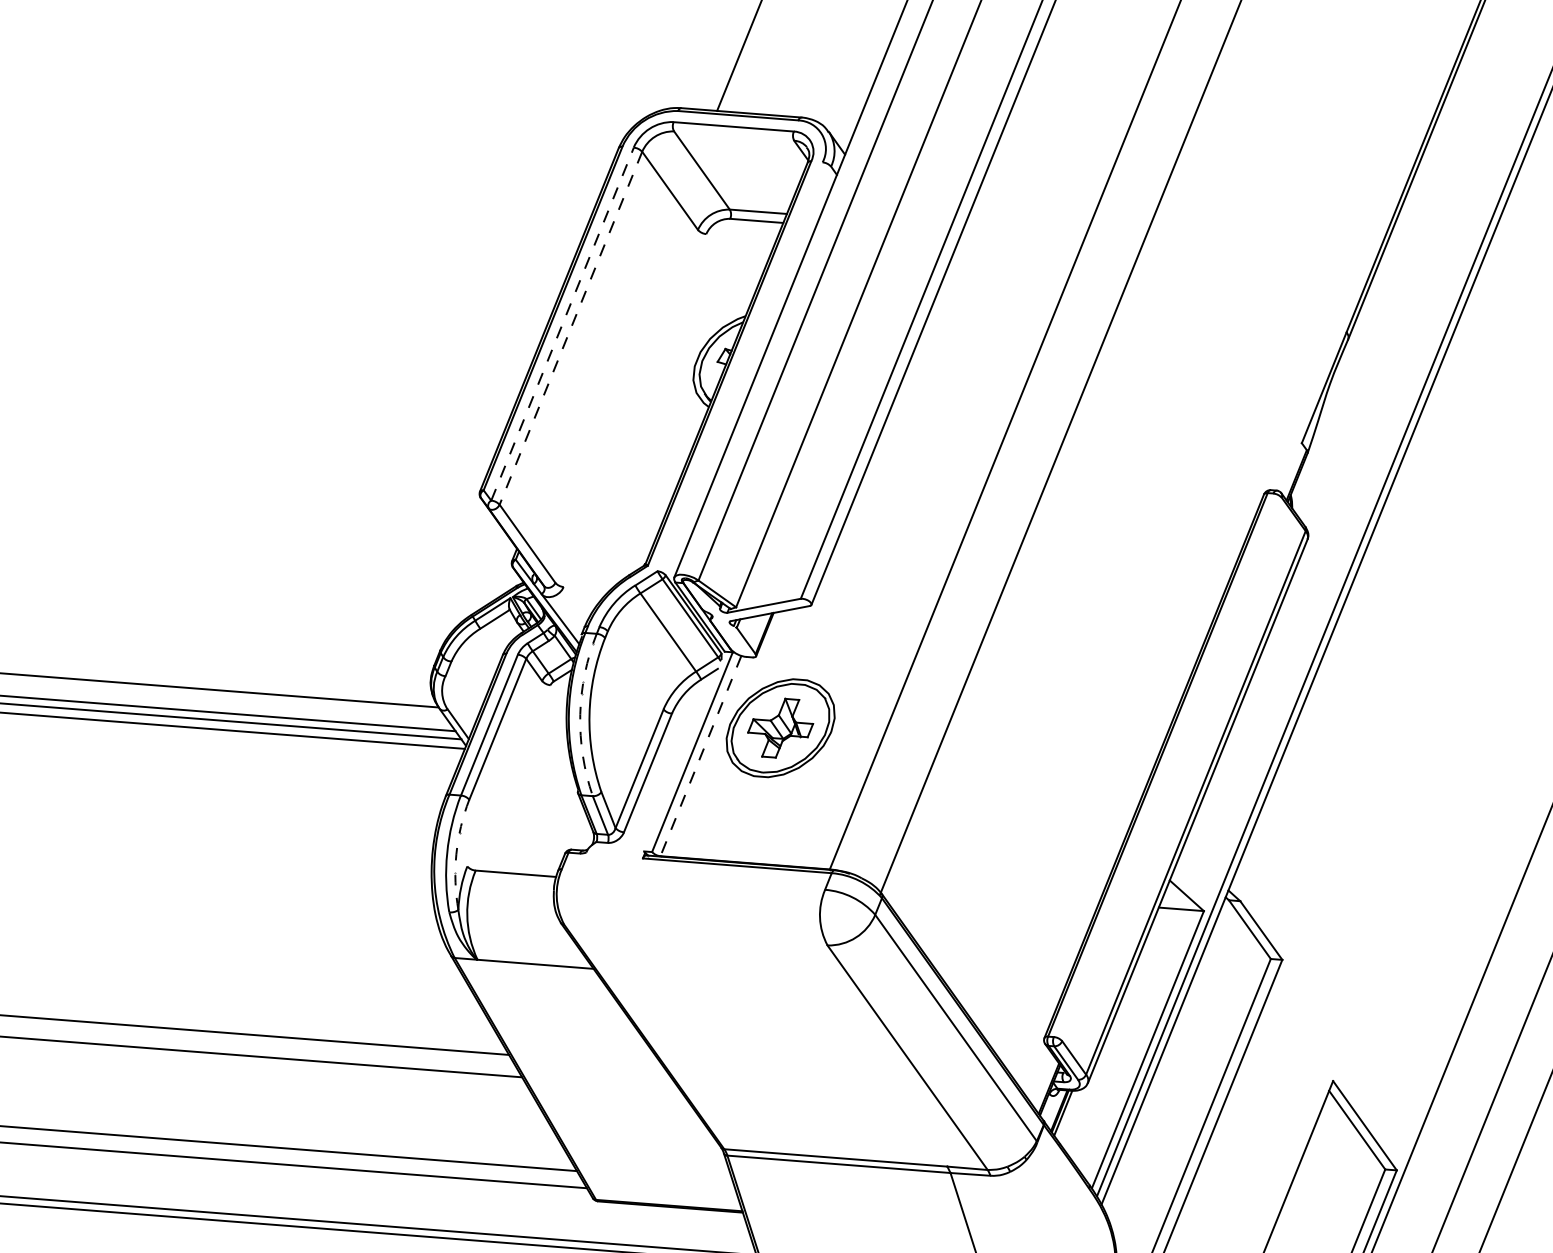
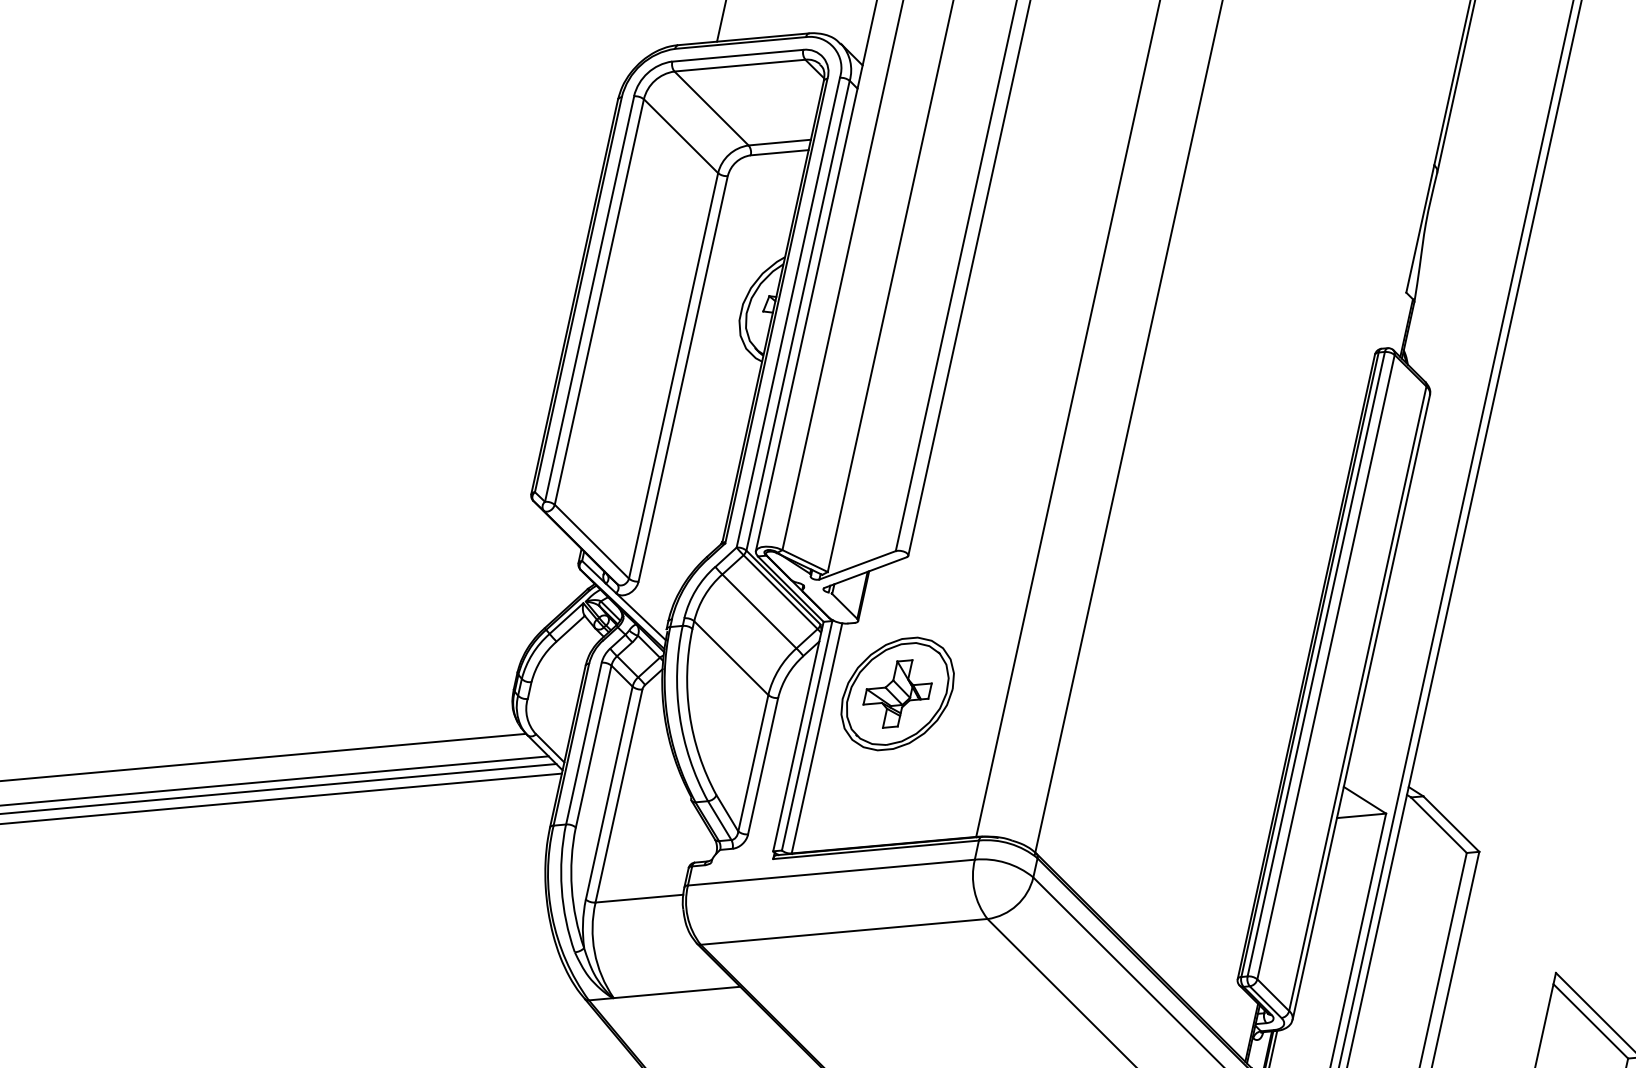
line: (734, 135) -> (740, 64), added
line: (562, 323) -> (589, 298), dashed -> solid
line: (570, 328) -> (598, 302), dashed -> solid
line: (739, 366) -> (787, 312), added
line: (748, 370) -> (798, 315), added
line: (626, 405) -> (673, 374), added
line: (634, 410) -> (682, 378), added
line: (635, 670) -> (731, 658), added
arc: (580, 714) -> (679, 715), dashed -> solid
line: (684, 751) -> (798, 736), added
line: (700, 756) -> (816, 738), dashed -> solid
line: (1163, 765) -> (1316, 664), added
line: (1171, 769) -> (1325, 667), added
line: (504, 773) -> (608, 792), added
line: (512, 777) -> (618, 795), added
arc: (456, 854) -> (572, 888), dashed -> solid
line: (693, 879) -> (831, 872), added
line: (695, 934) -> (843, 931), added

